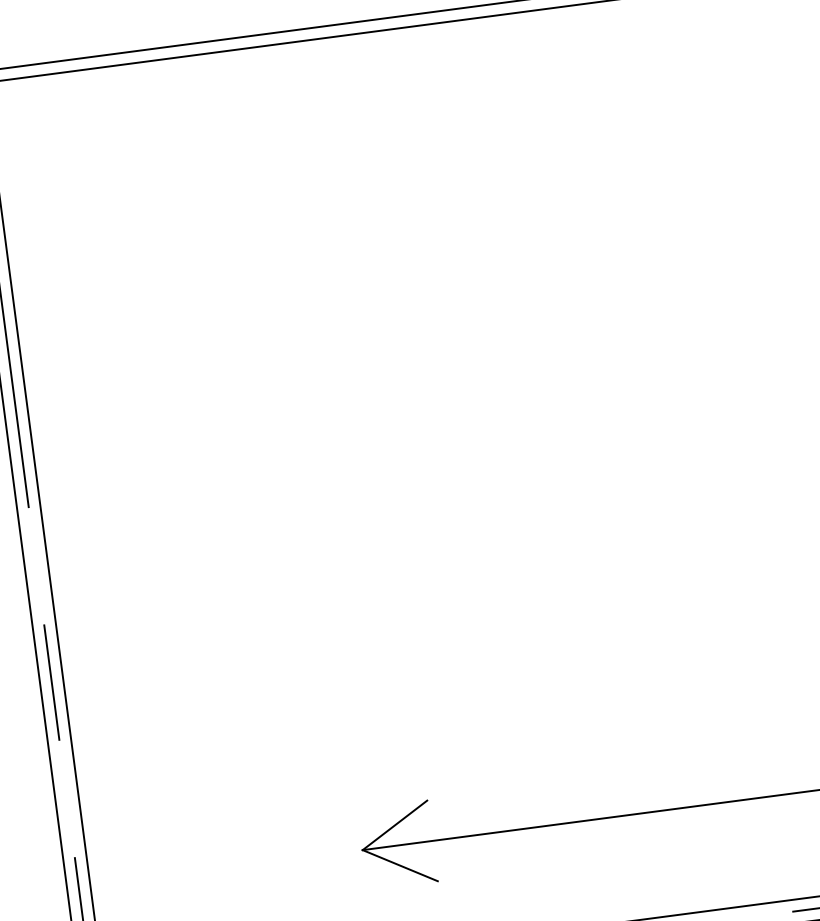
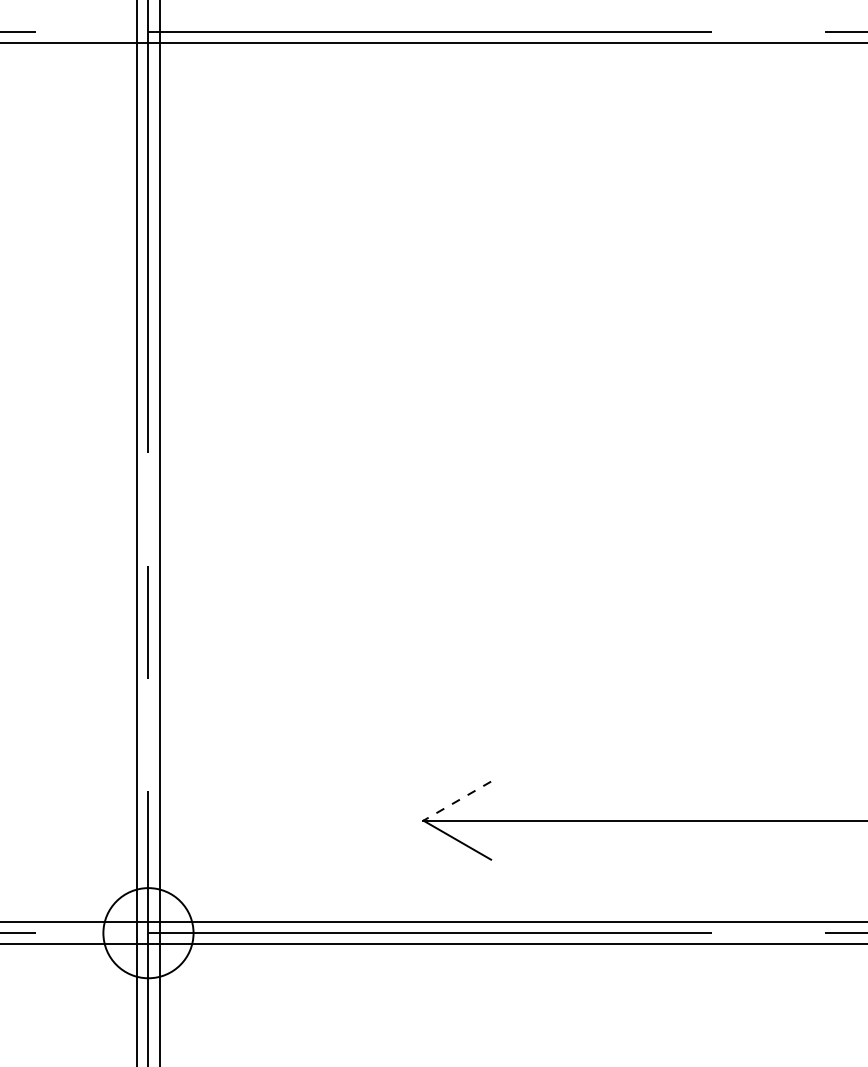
line: (394, 825) -> (456, 801), solid -> dashed

